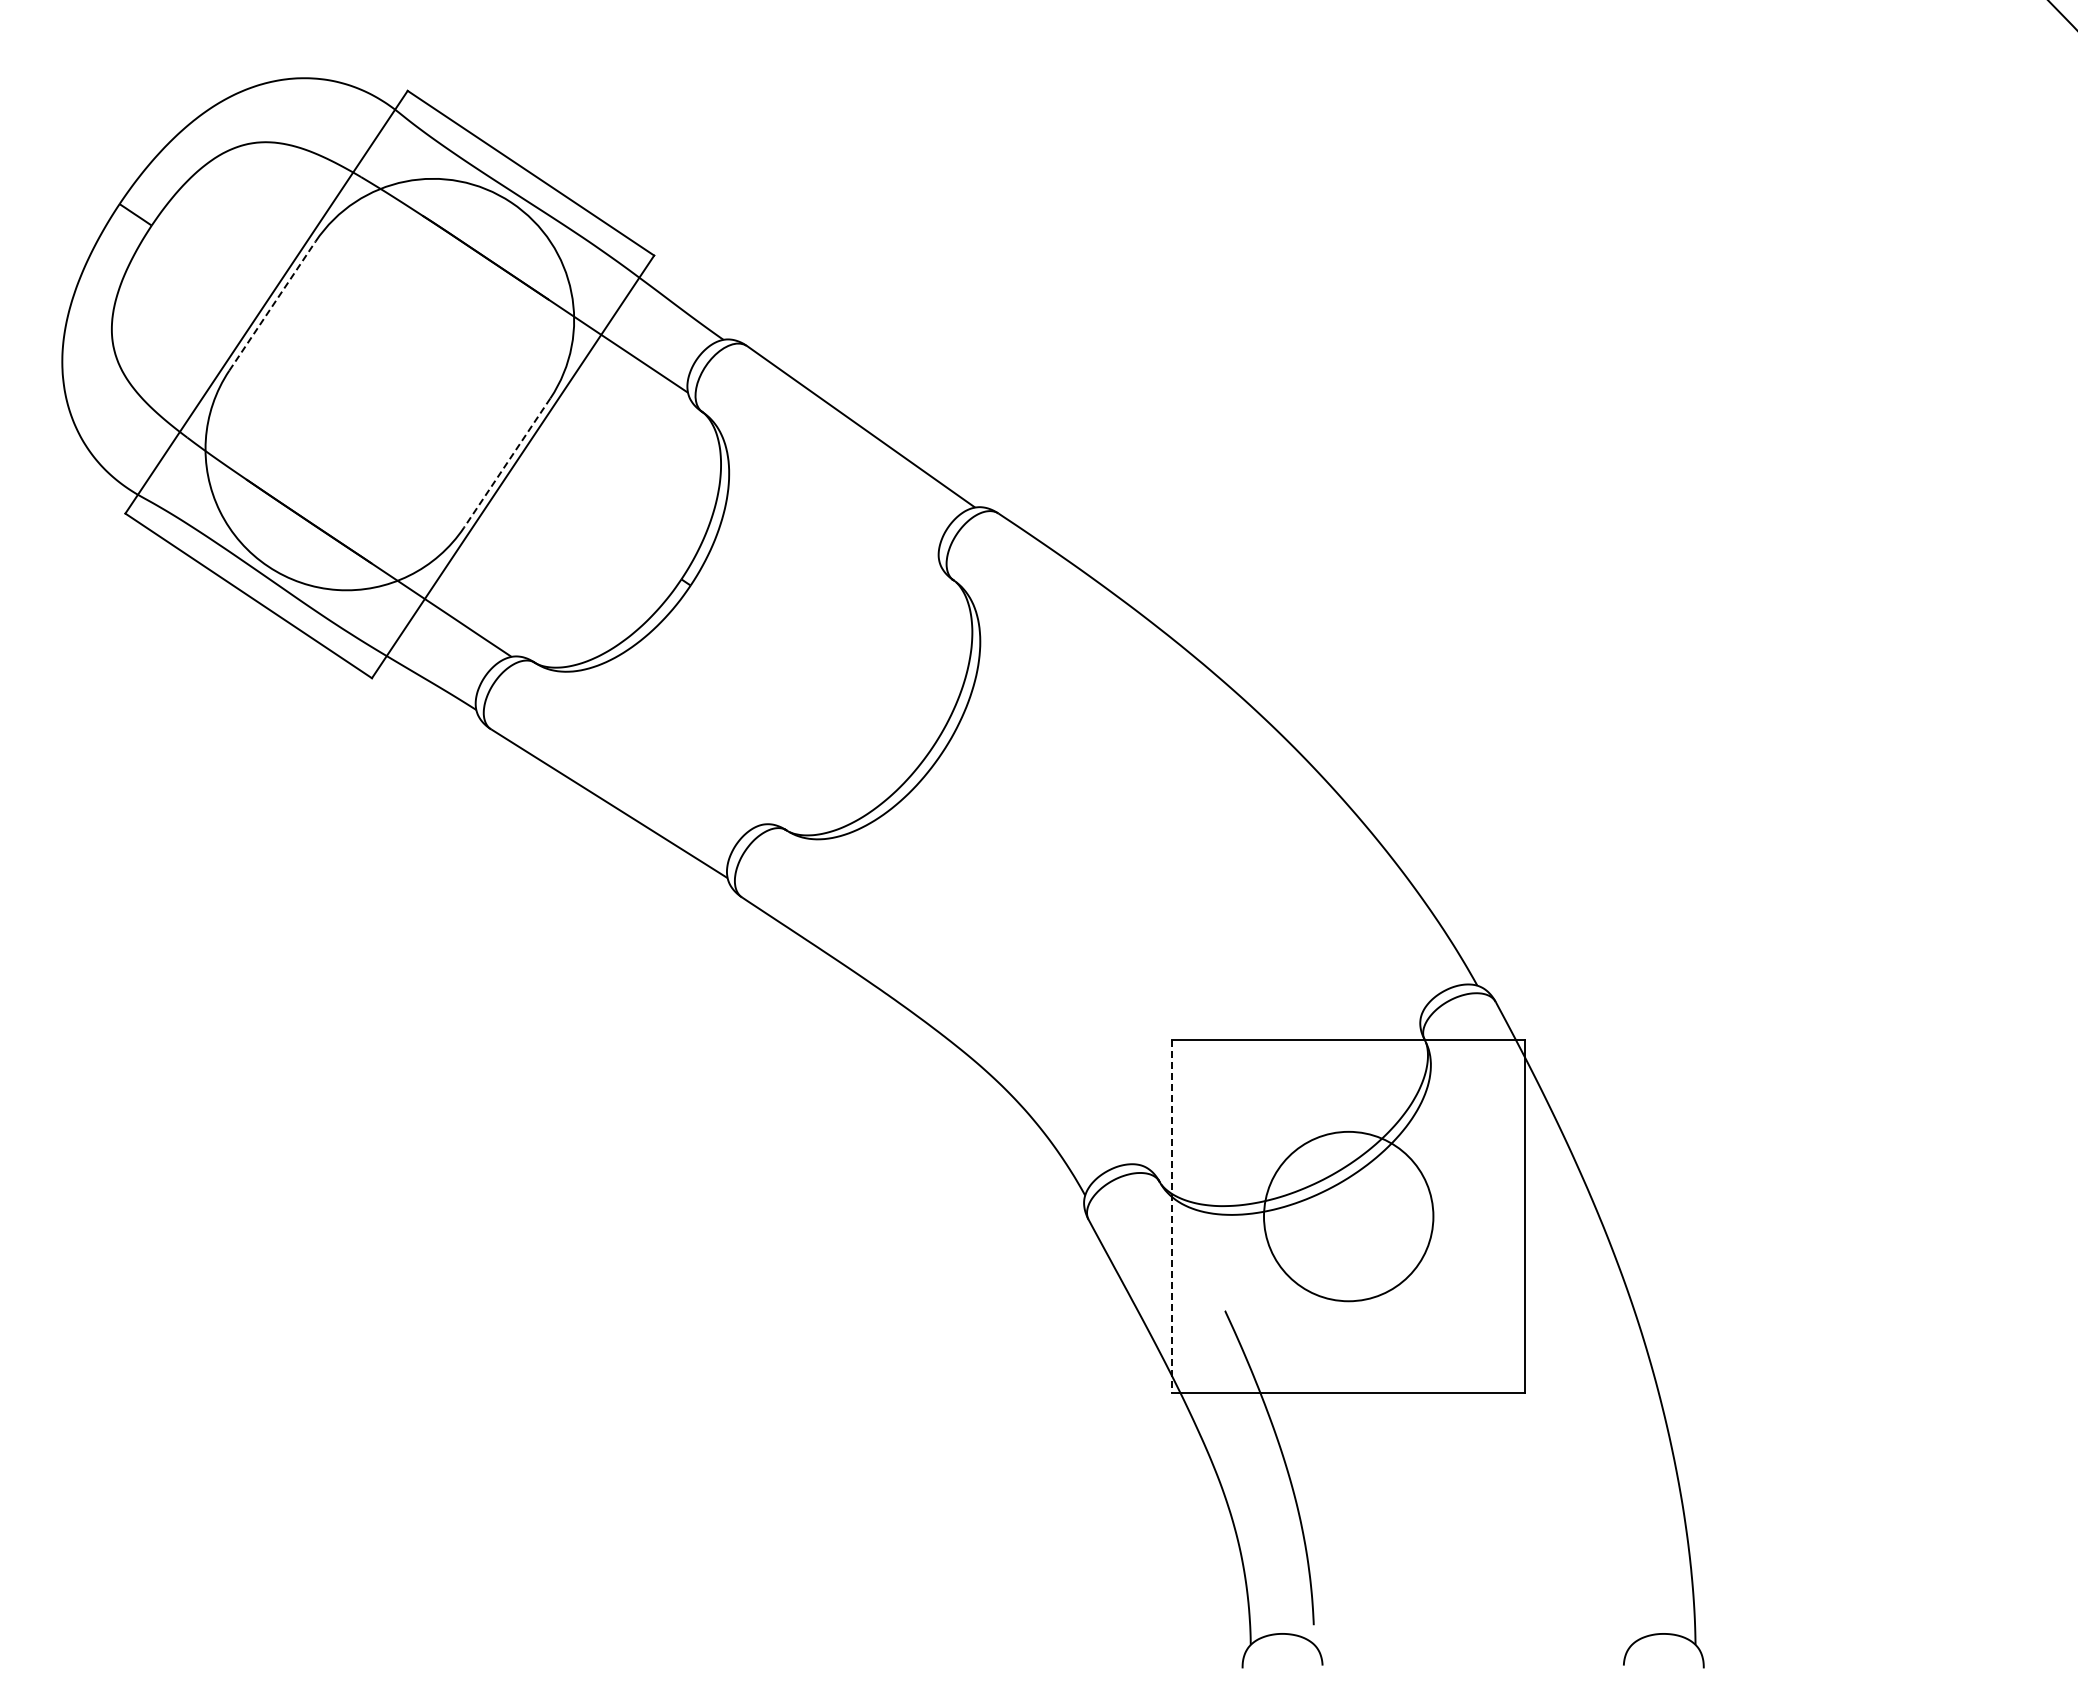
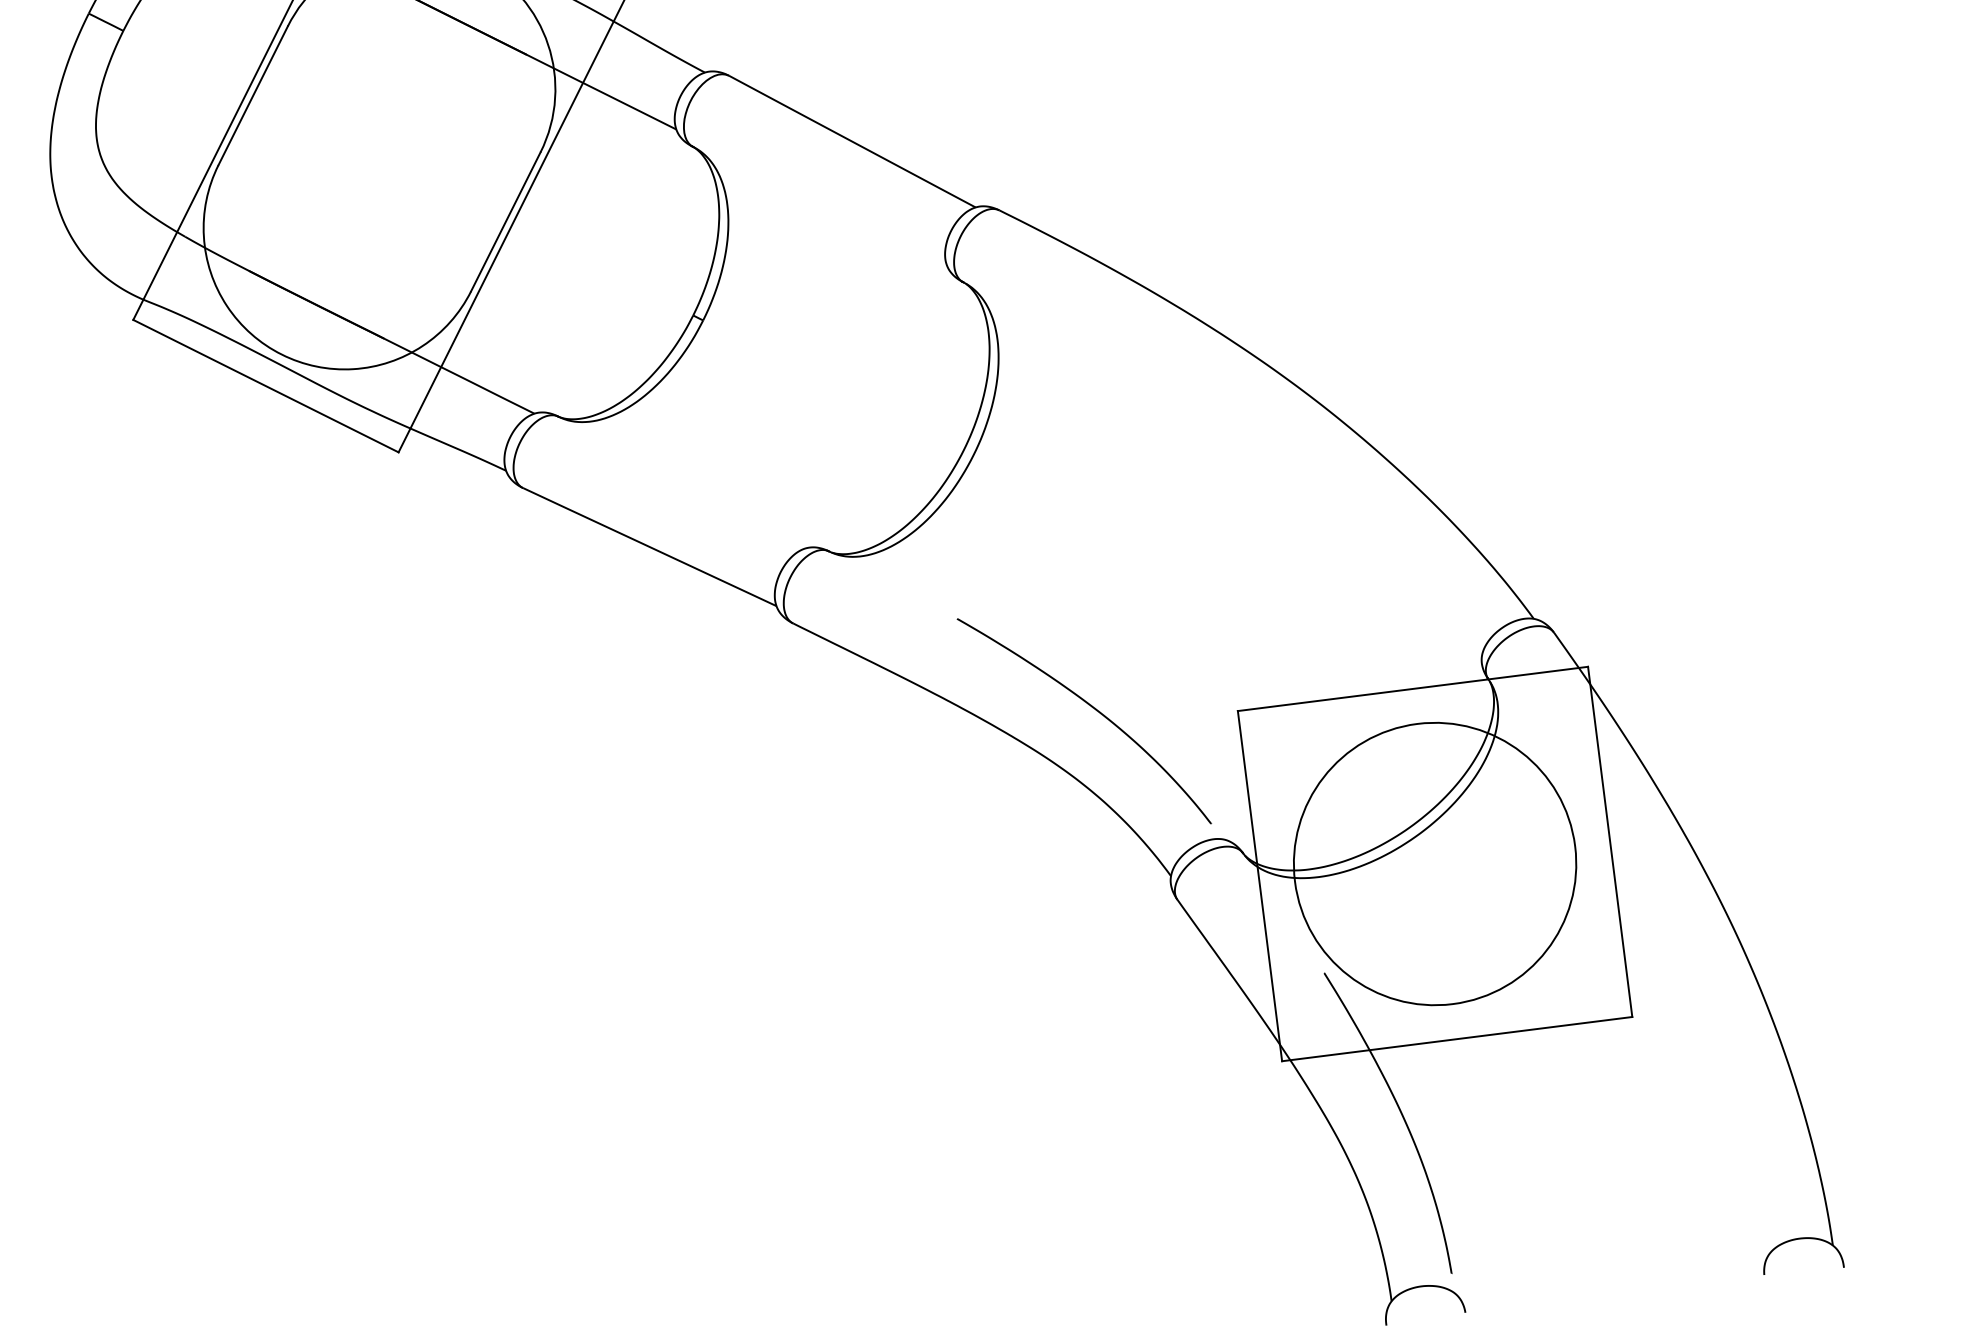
line: (272, 306) -> (253, 96), dashed -> solid
line: (507, 463) -> (506, 222), dashed -> solid
curve: (1028, 1019) -> (1092, 708), added
circle: (1348, 1216) -> (1434, 864), size x1.67
line: (1172, 1217) -> (1260, 887), dashed -> solid

